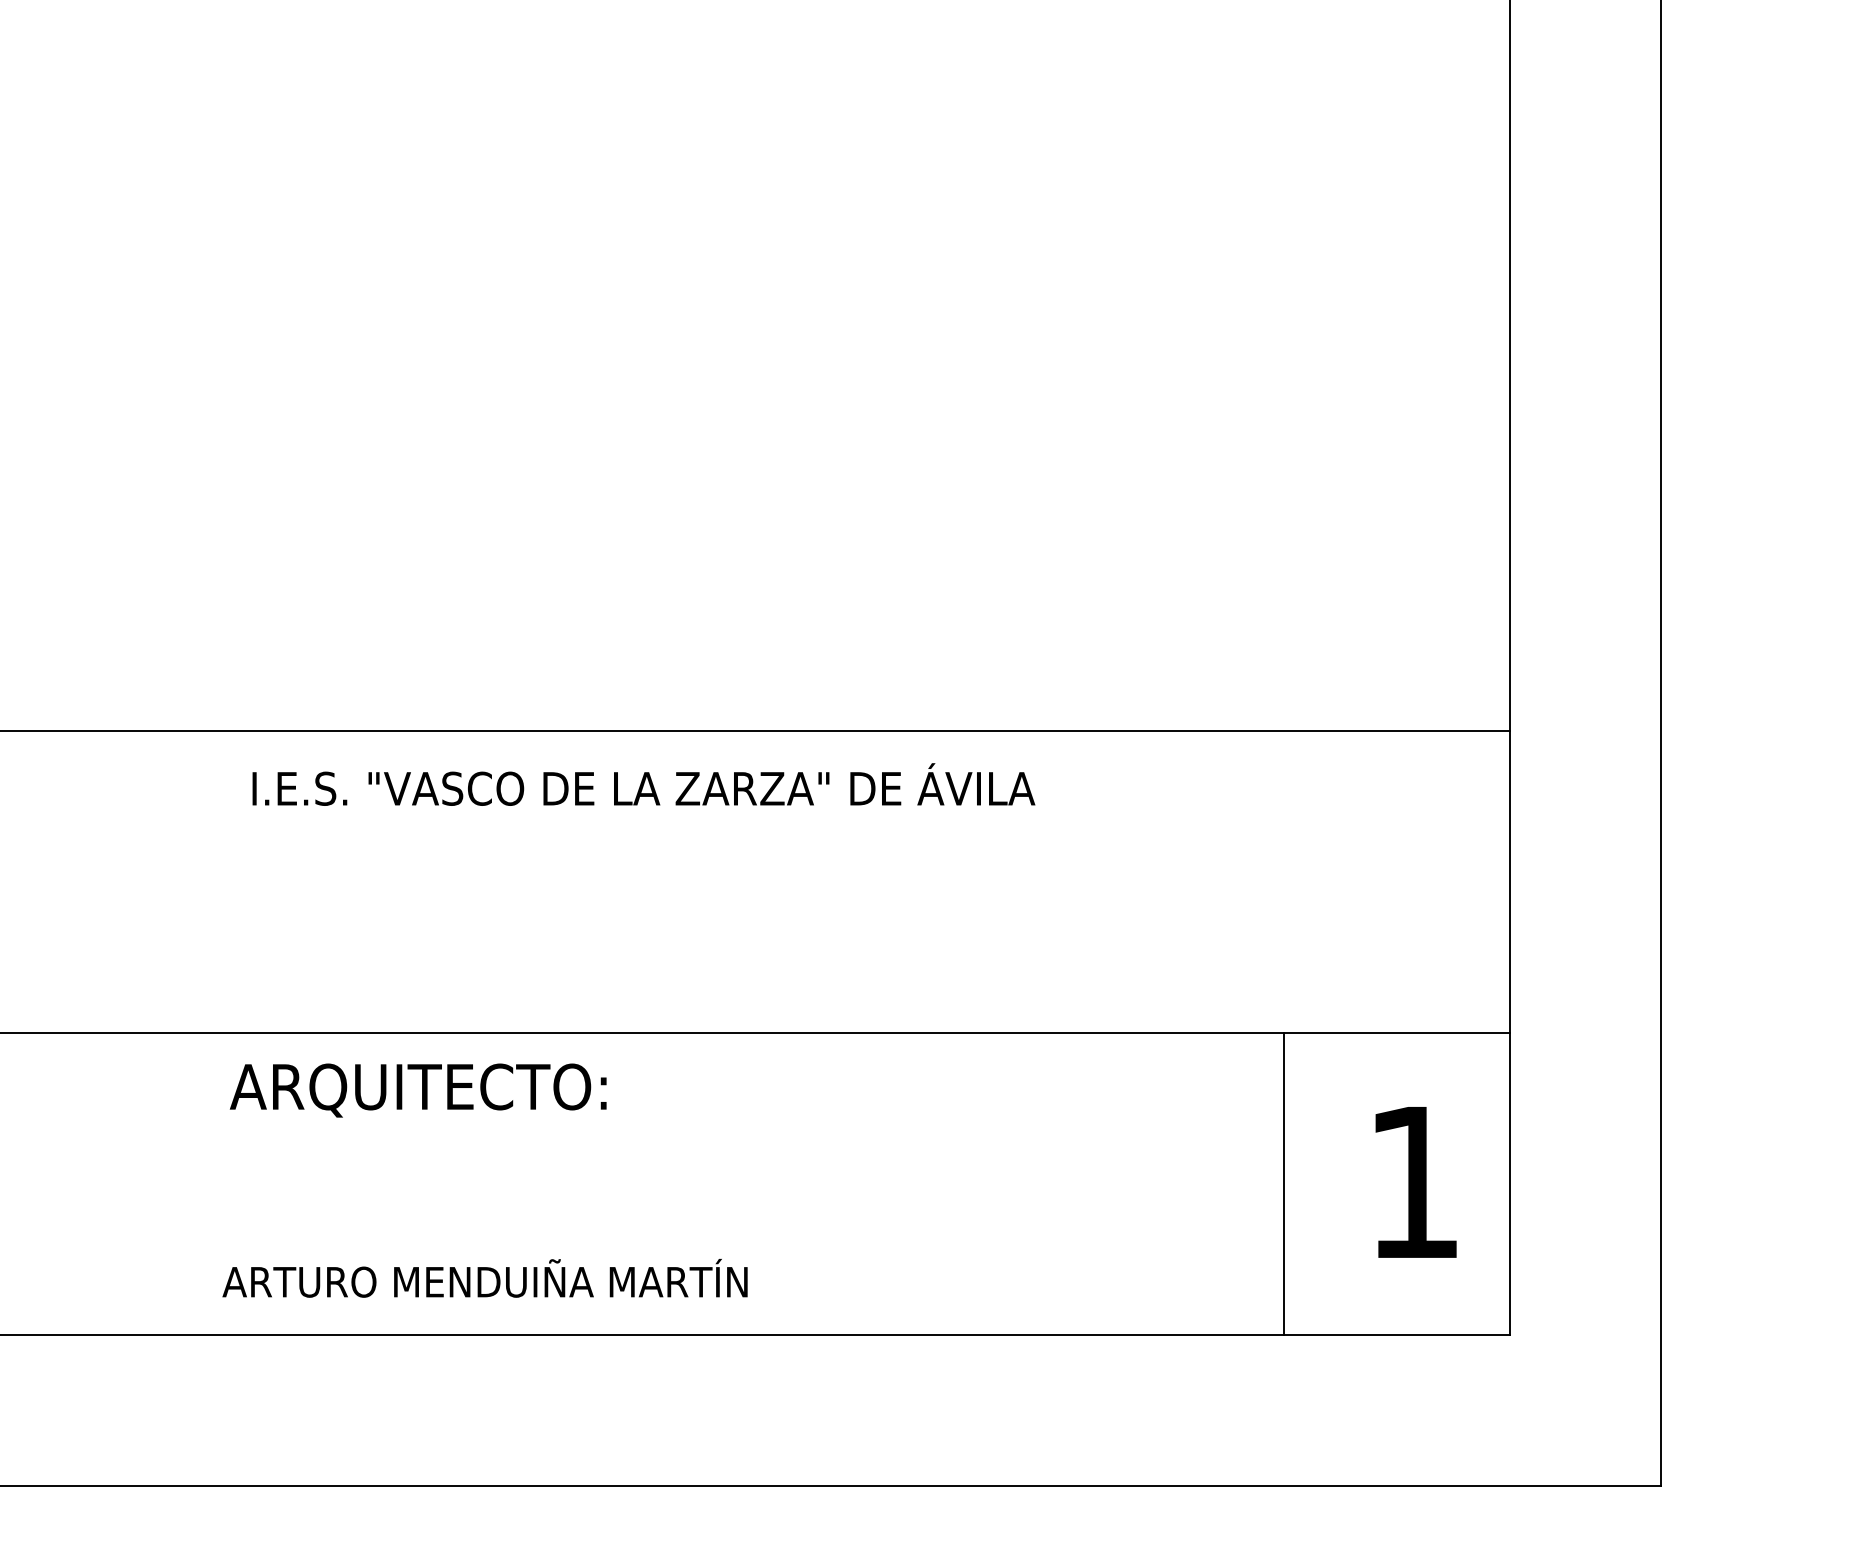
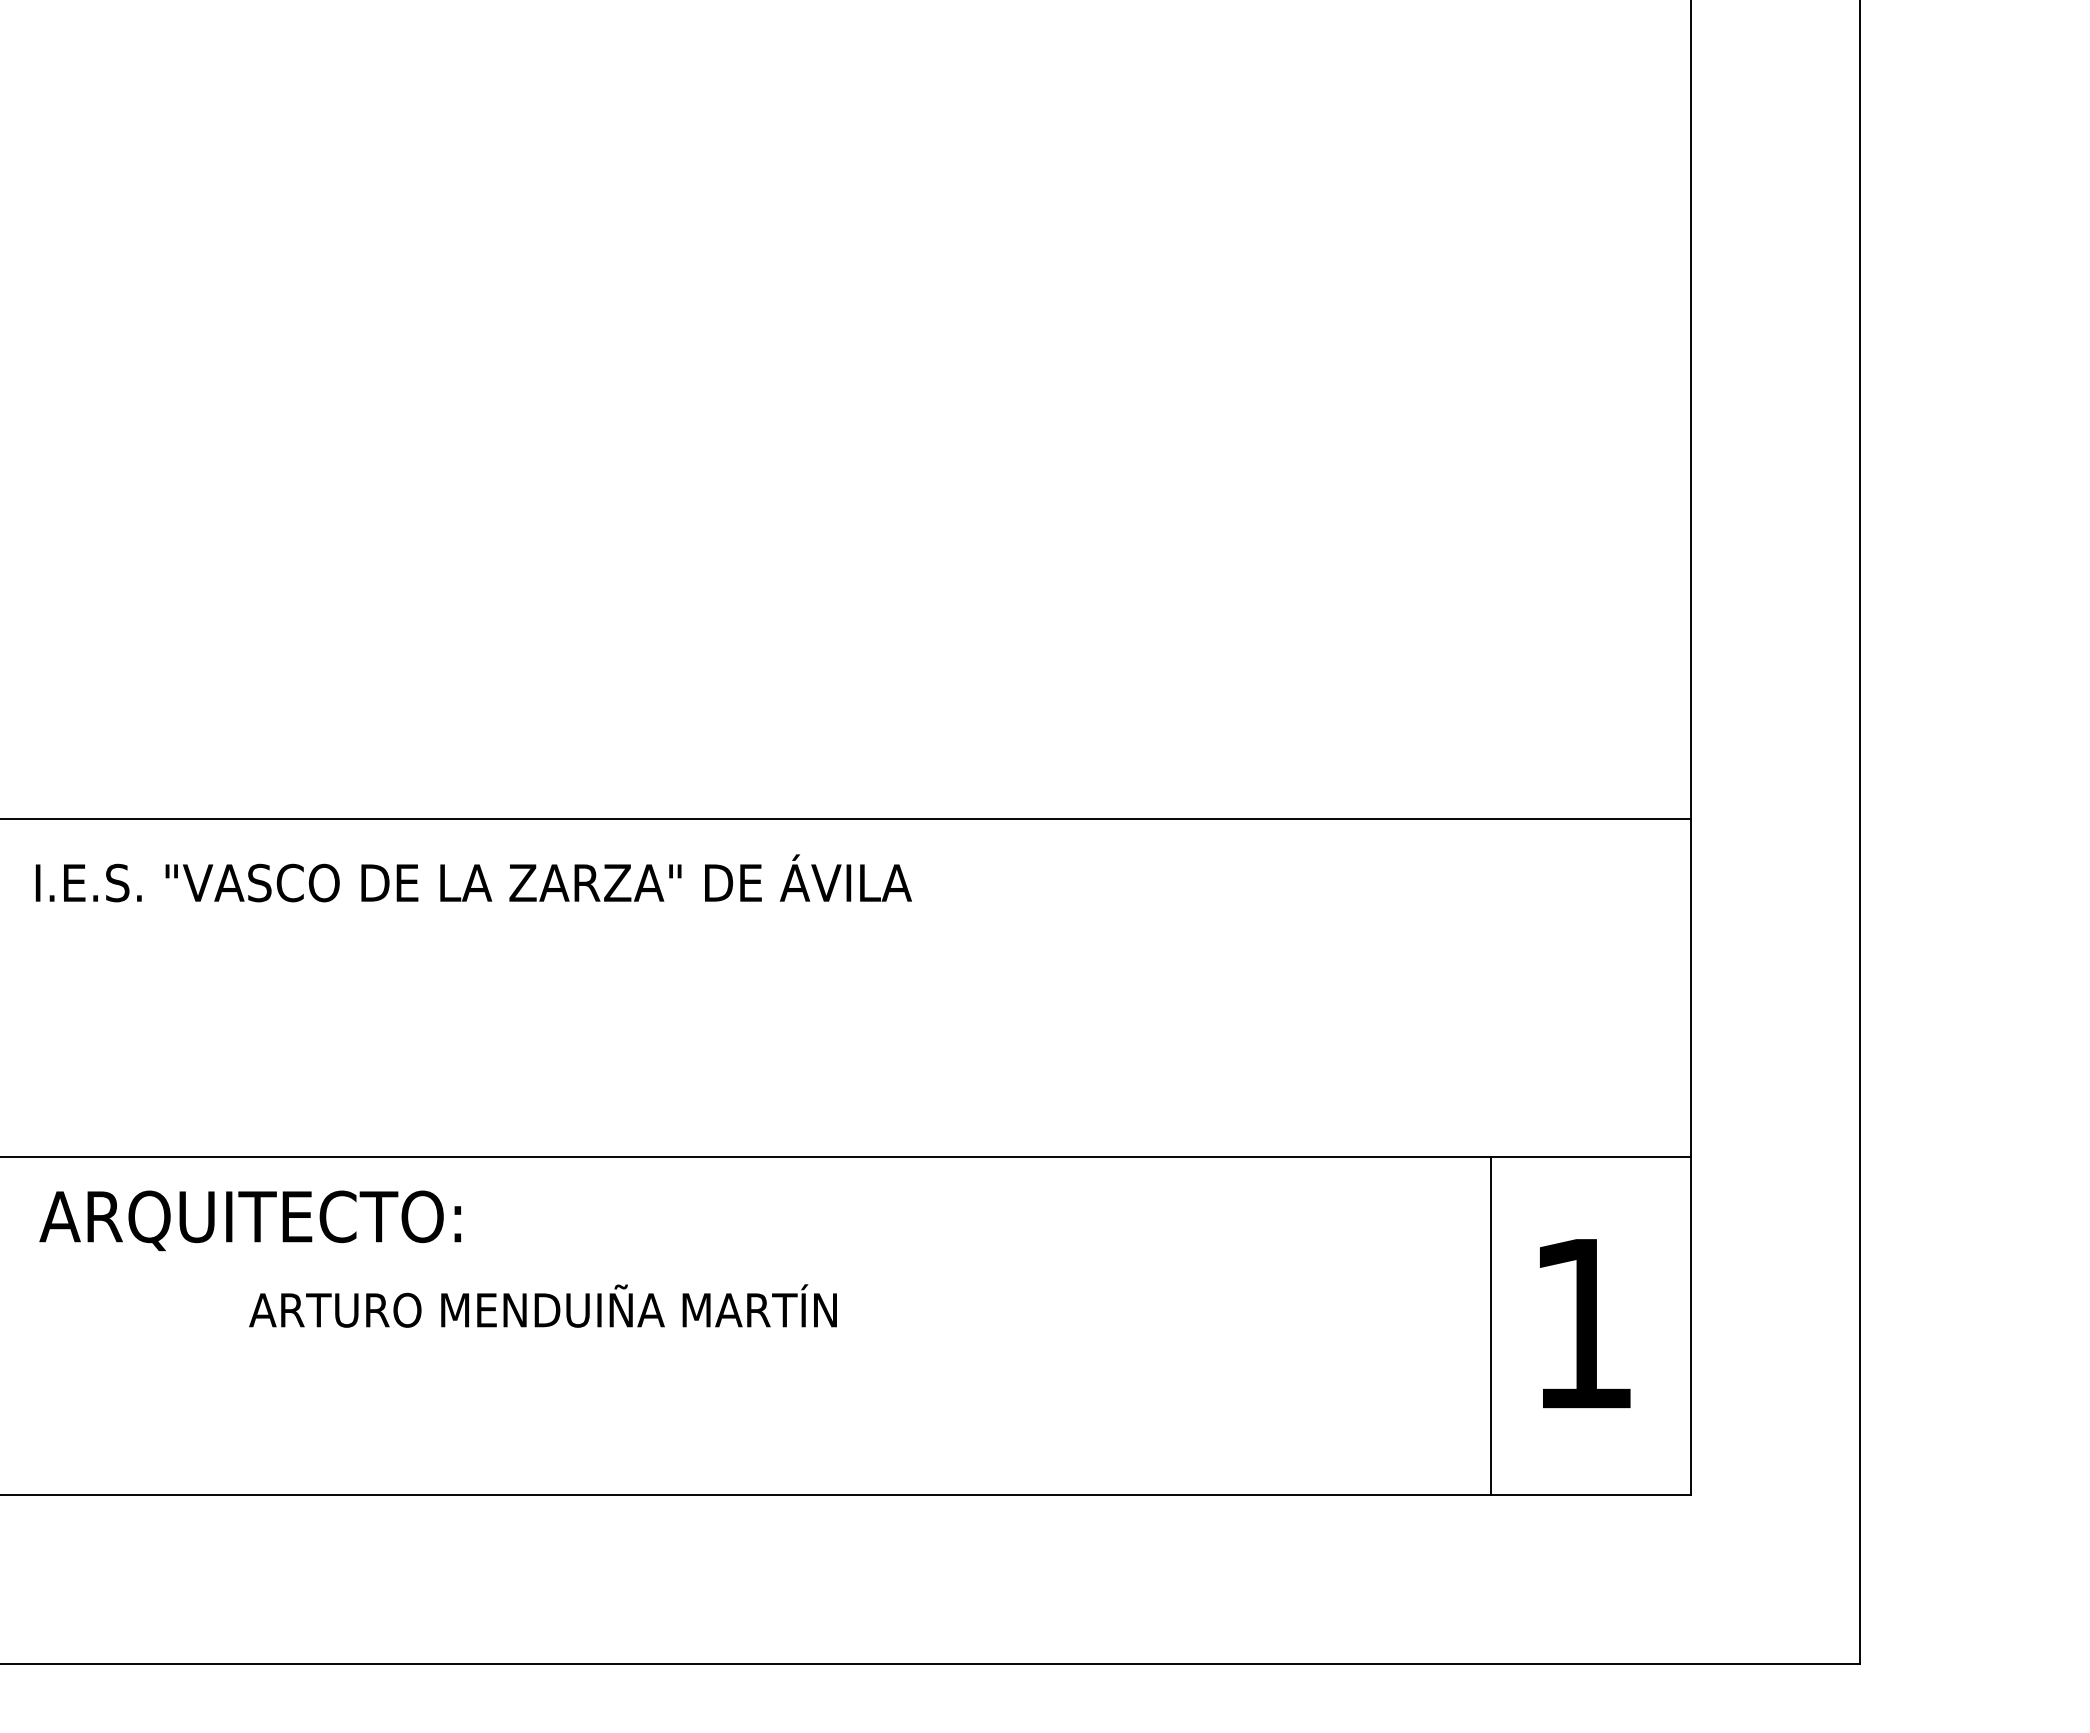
text: (643, 784) -> (473, 878), moved
text: (417, 1090) -> (249, 1220), moved
line: (1284, 1184) -> (1491, 1325), moved
text: (484, 1277) -> (542, 1305), moved

